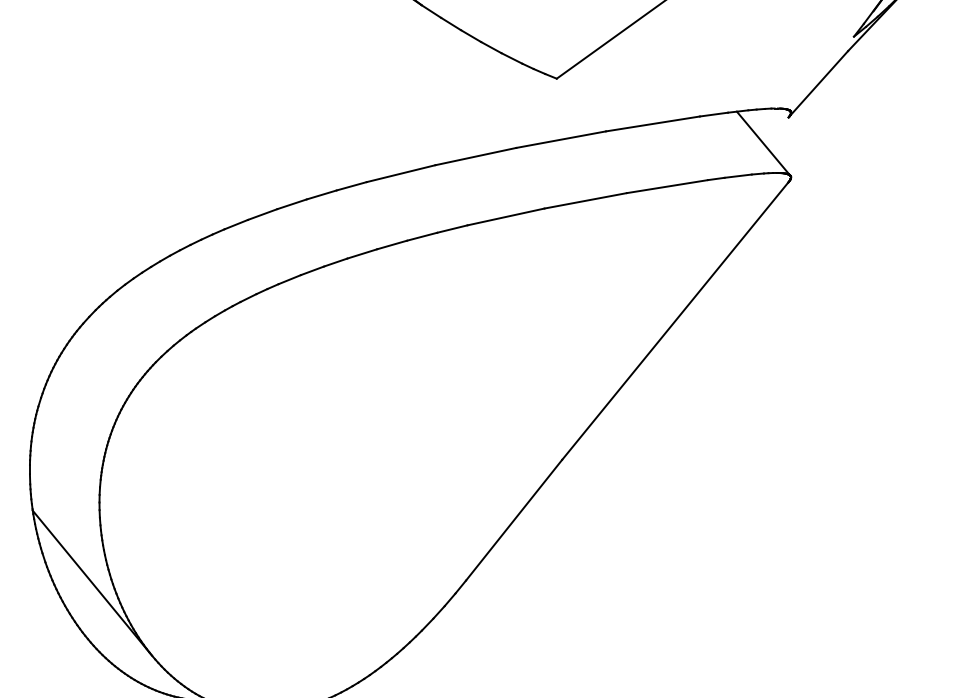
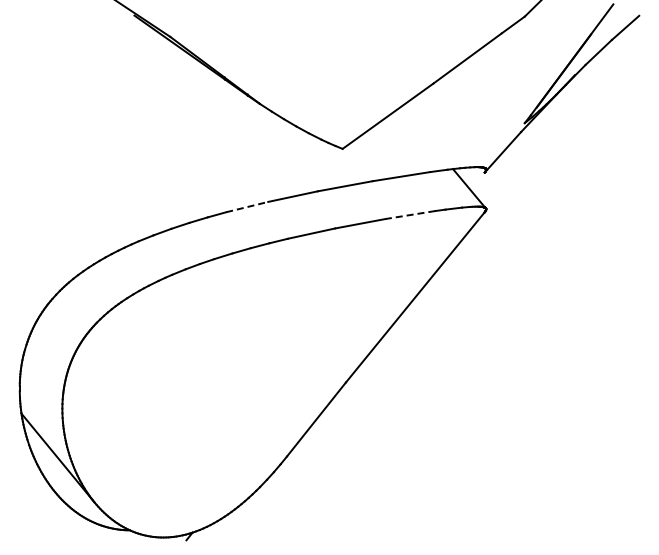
line: (401, 174) -> (247, 207), solid -> dashed
line: (665, 187) -> (409, 215), solid -> dashed

